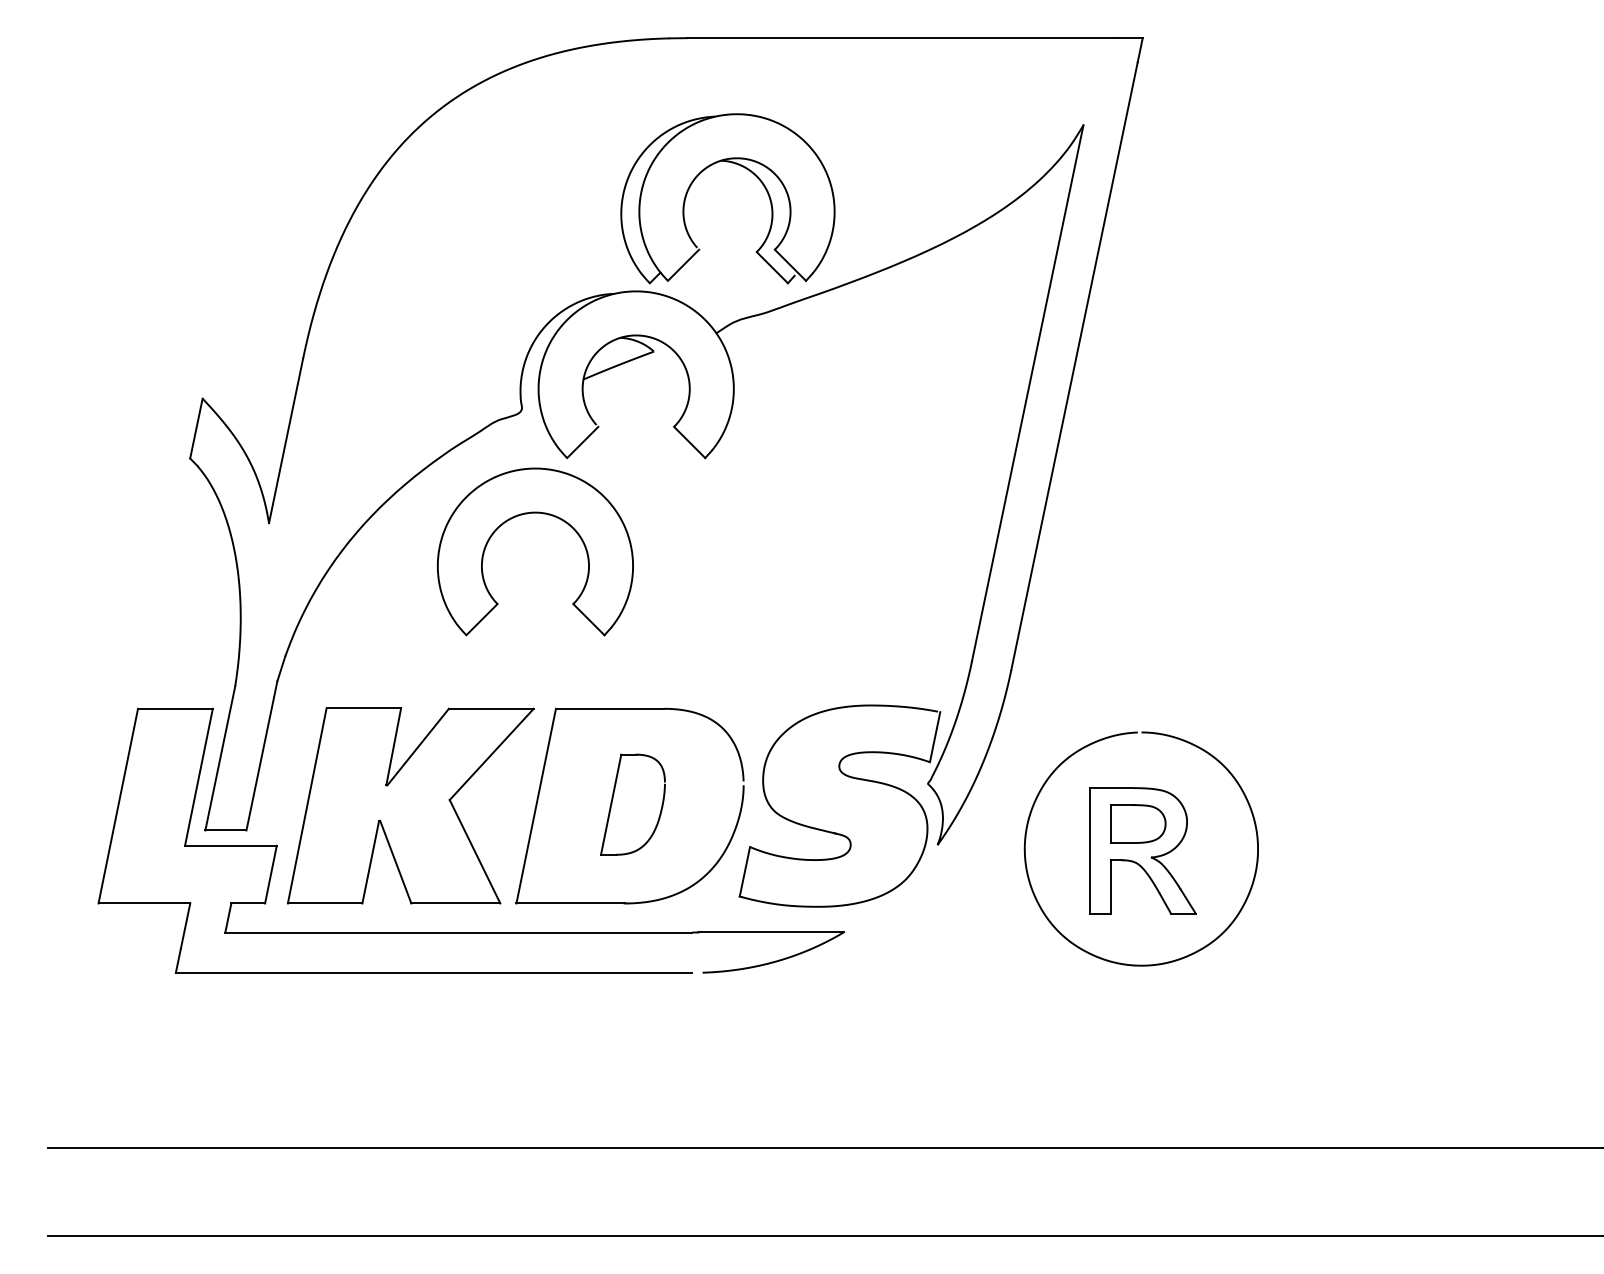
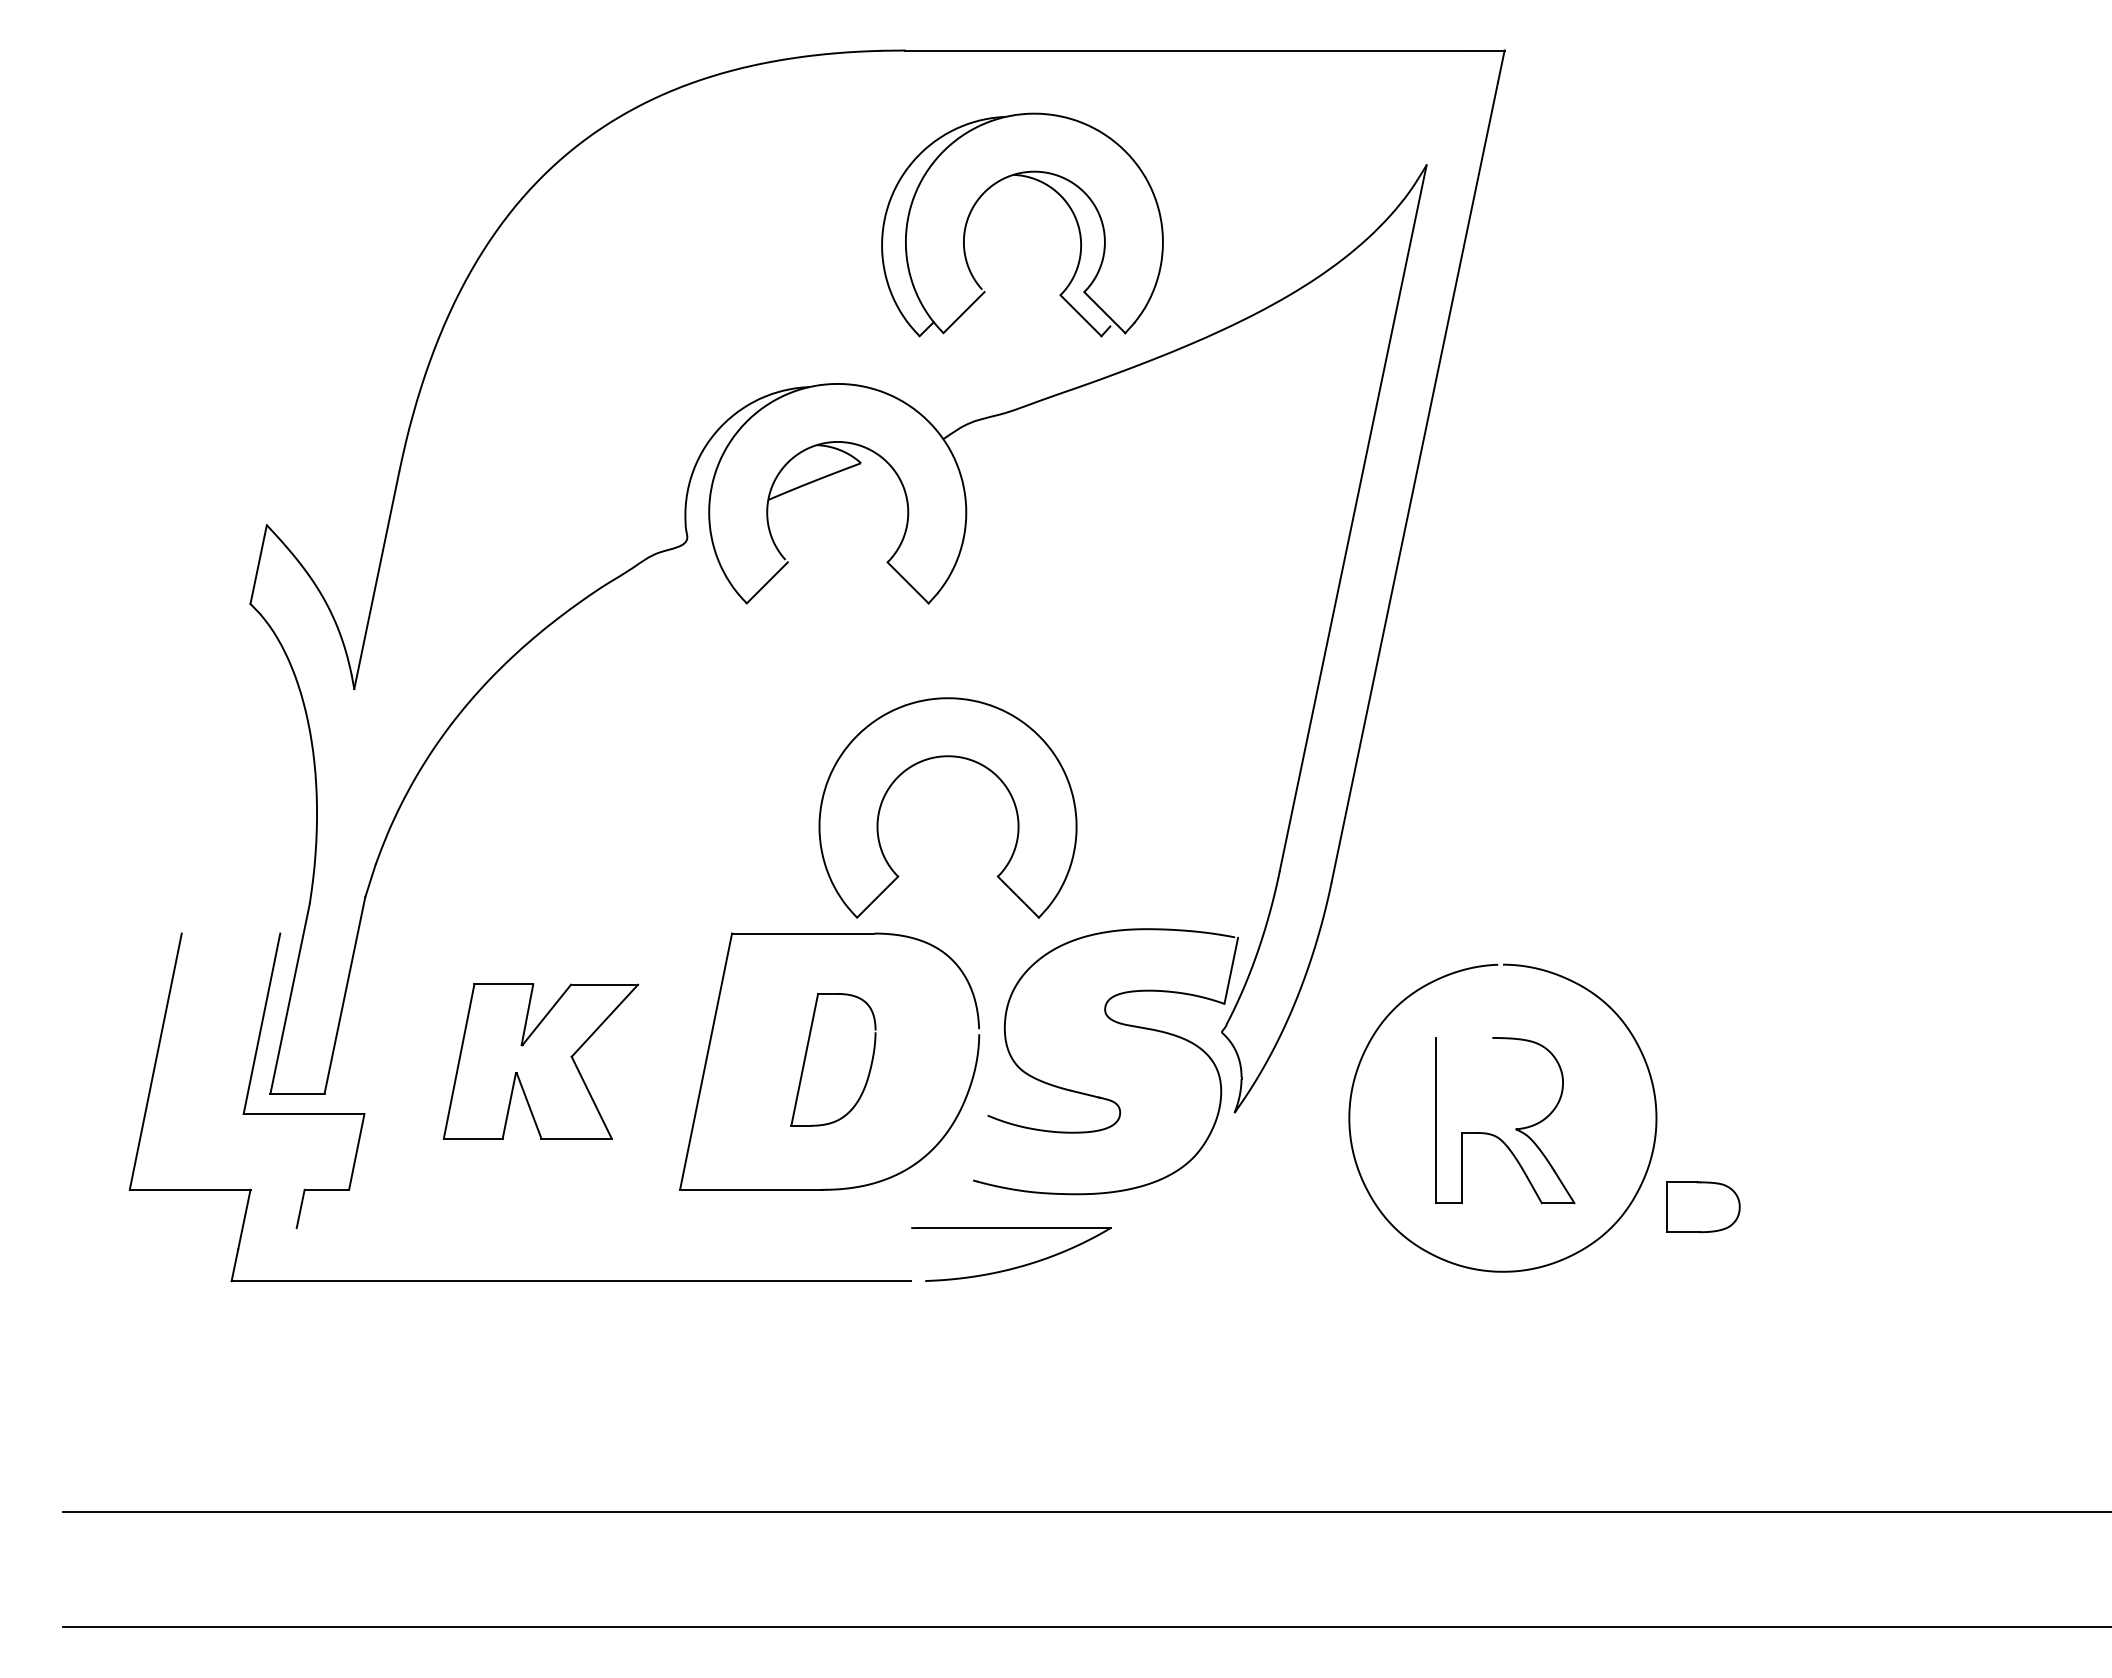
part: (745, 168) -> (1045, 185), moved
part: (535, 513) -> (947, 757), moved
line: (175, 708) -> (230, 933), removed
line: (1111, 787) -> (1463, 1037), removed
part: (410, 805) -> (540, 1061), size x0.6
part: (1138, 824) -> (1703, 1207), moved
line: (744, 871) -> (980, 1147), removed
line: (458, 932) -> (603, 1228), removed

